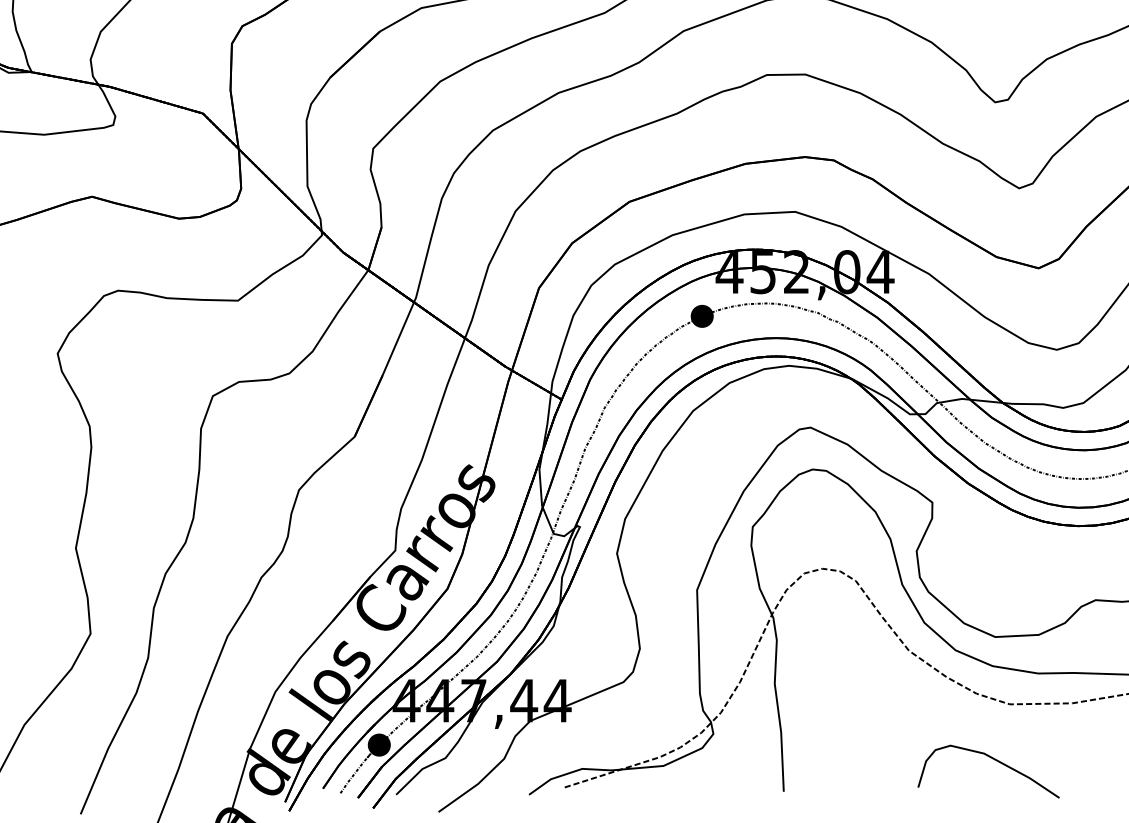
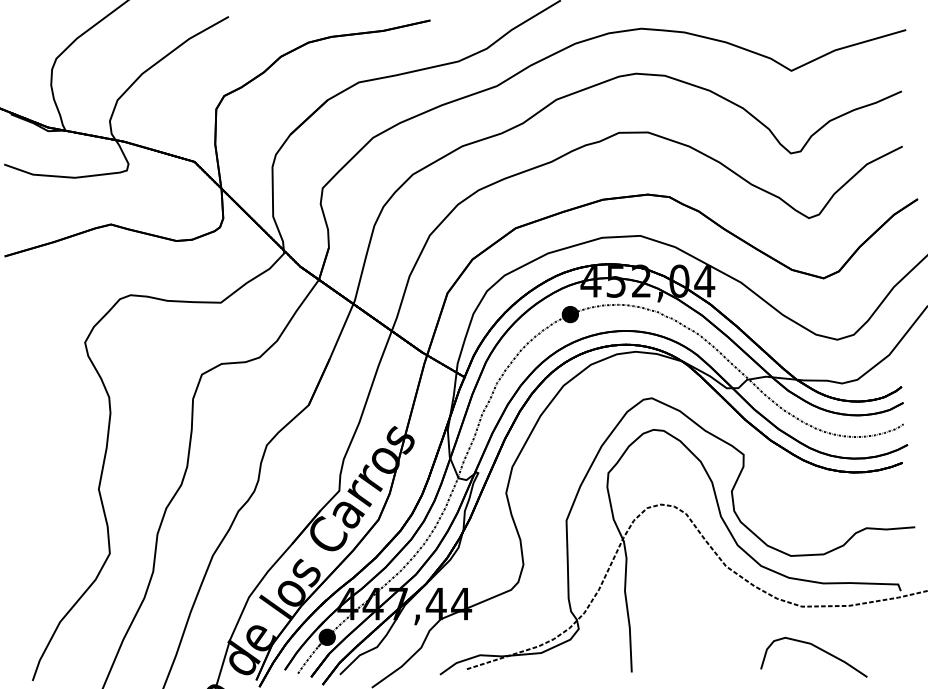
curve: (993, 759) -> (817, 648), moved

